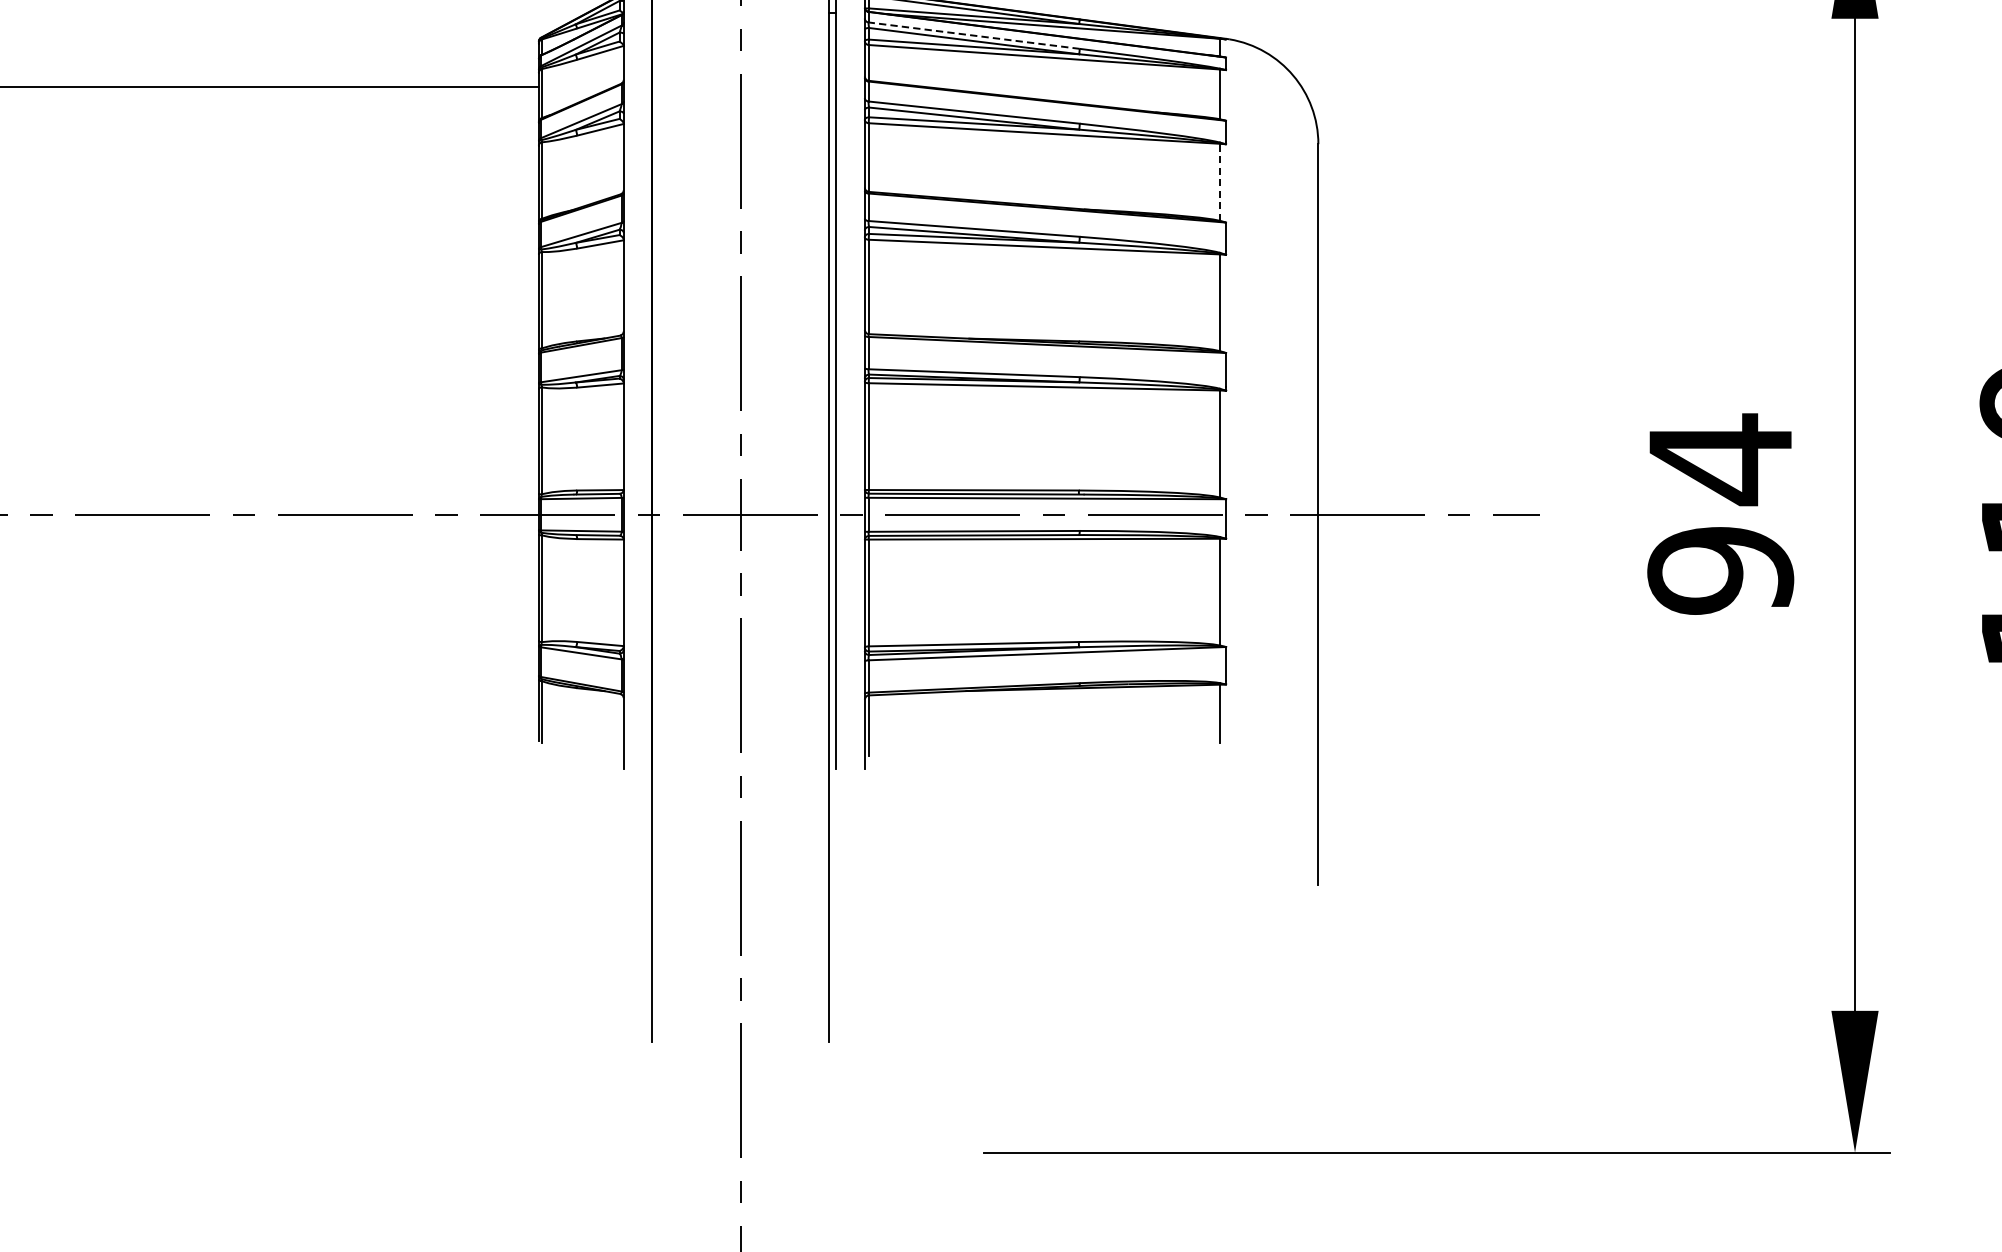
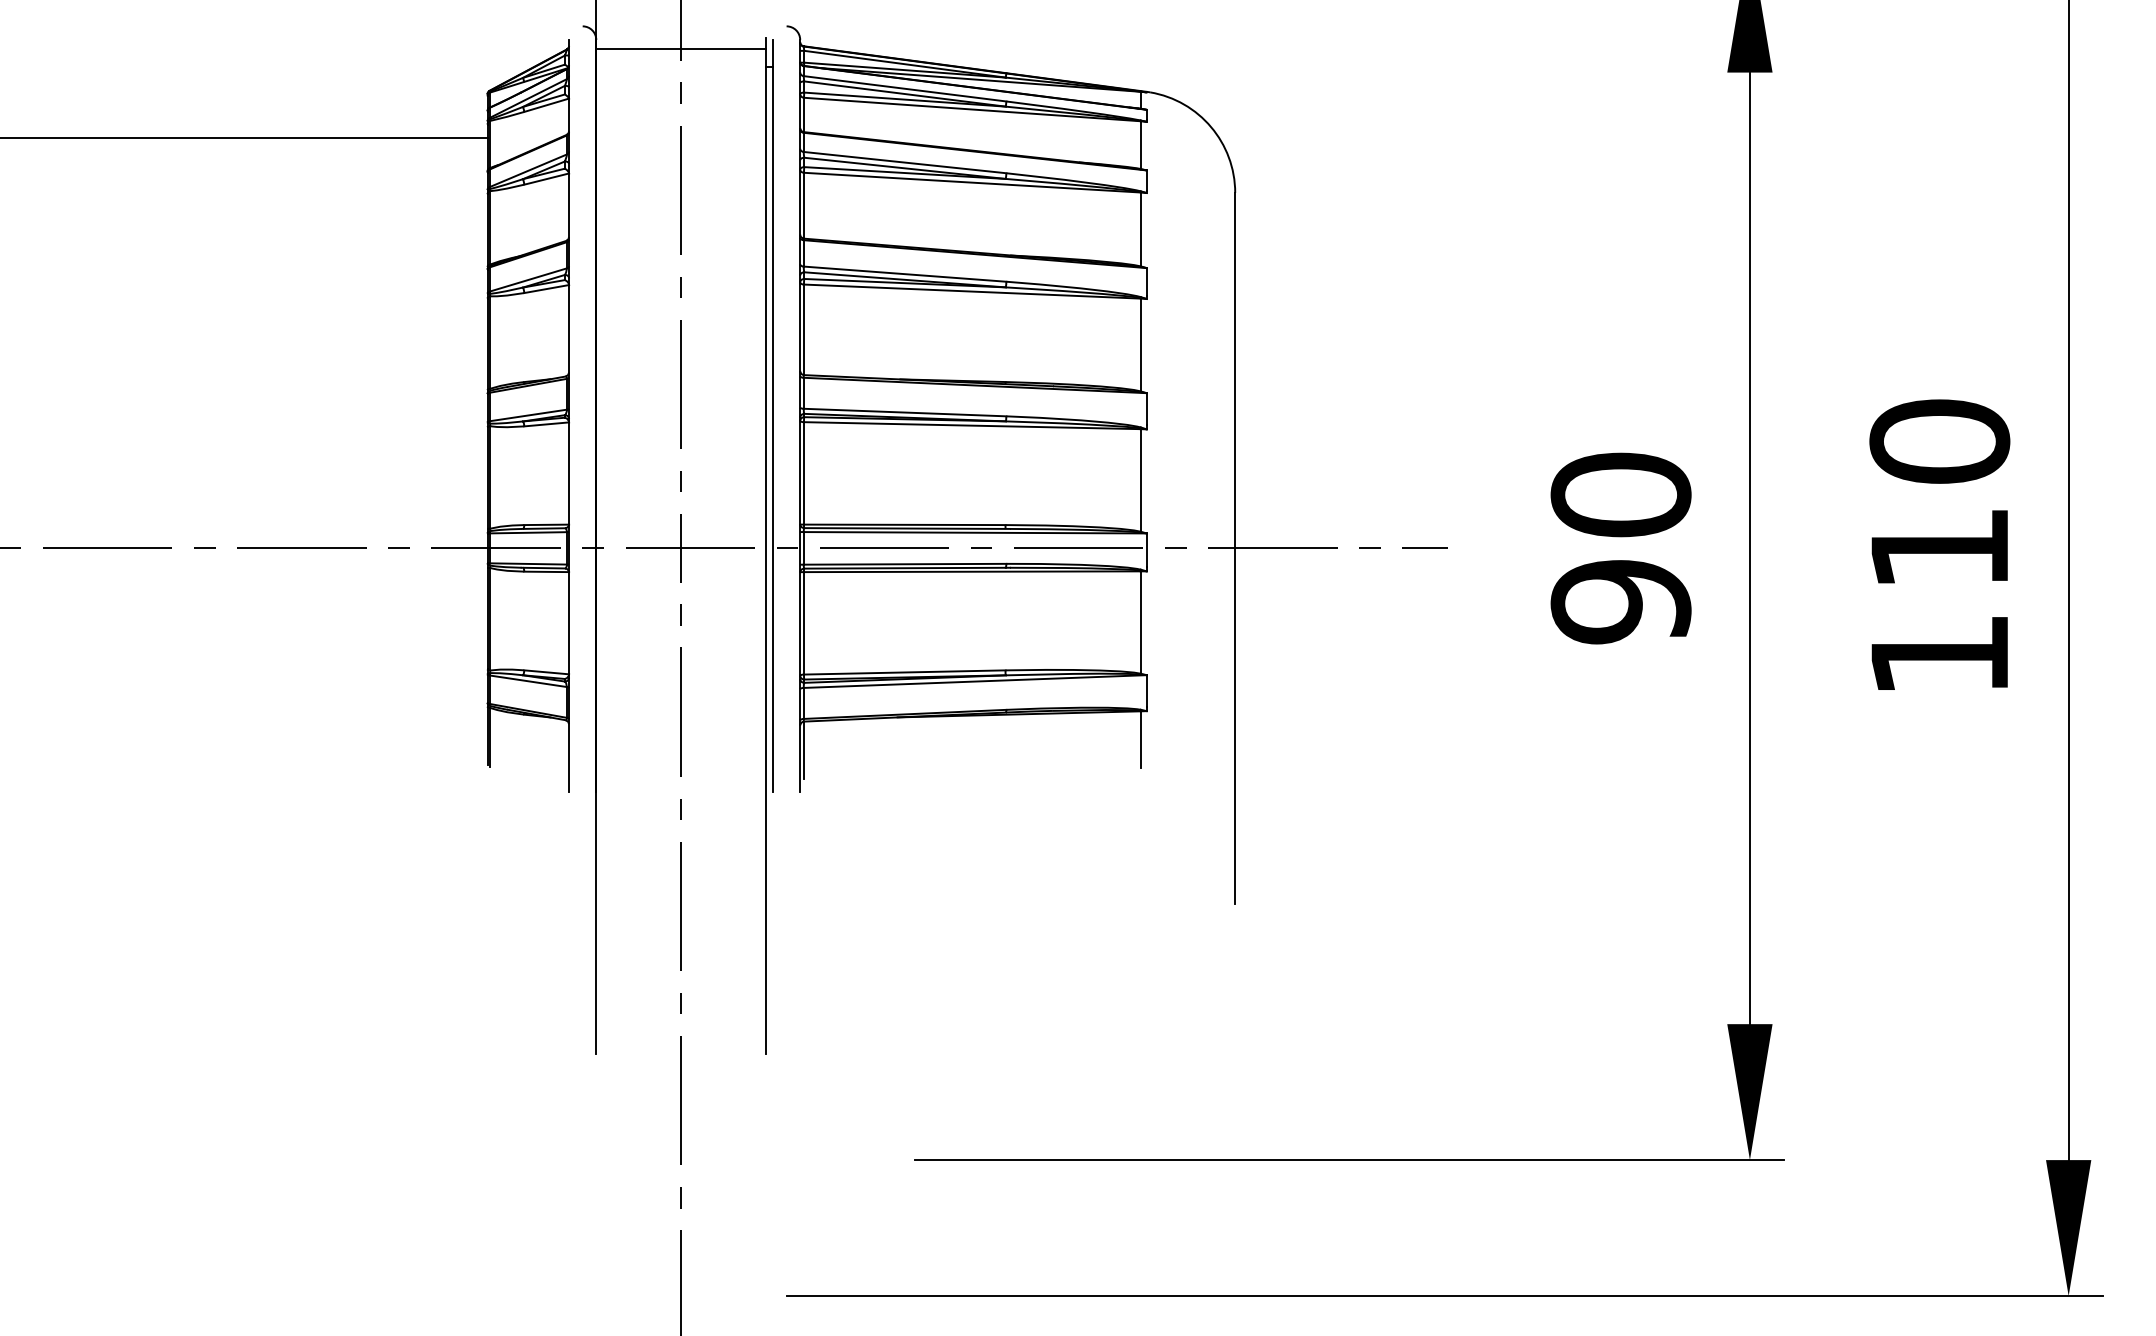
line: (973, 35) -> (904, 88), dashed -> solid
line: (1219, 182) -> (1140, 229), dashed -> solid
text: (1720, 459) -> (1620, 495), 94 -> 90

